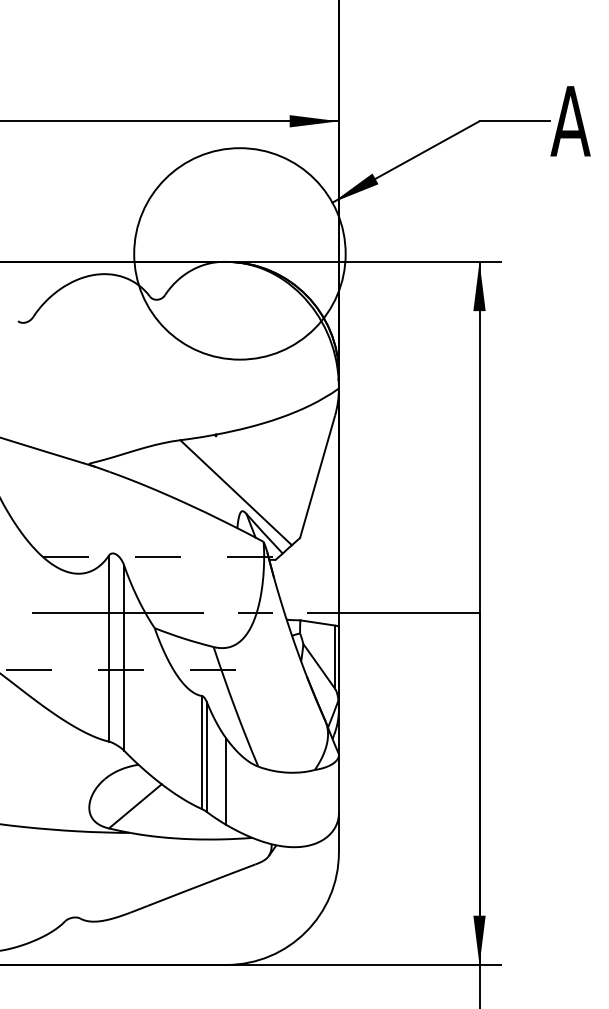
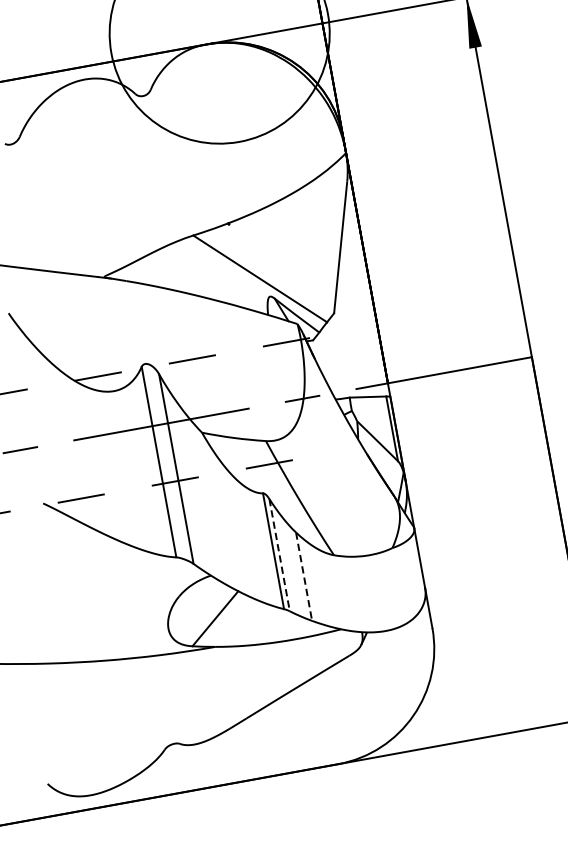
line: (206, 757) -> (279, 555), solid -> dashed
line: (226, 782) -> (304, 577), solid -> dashed

